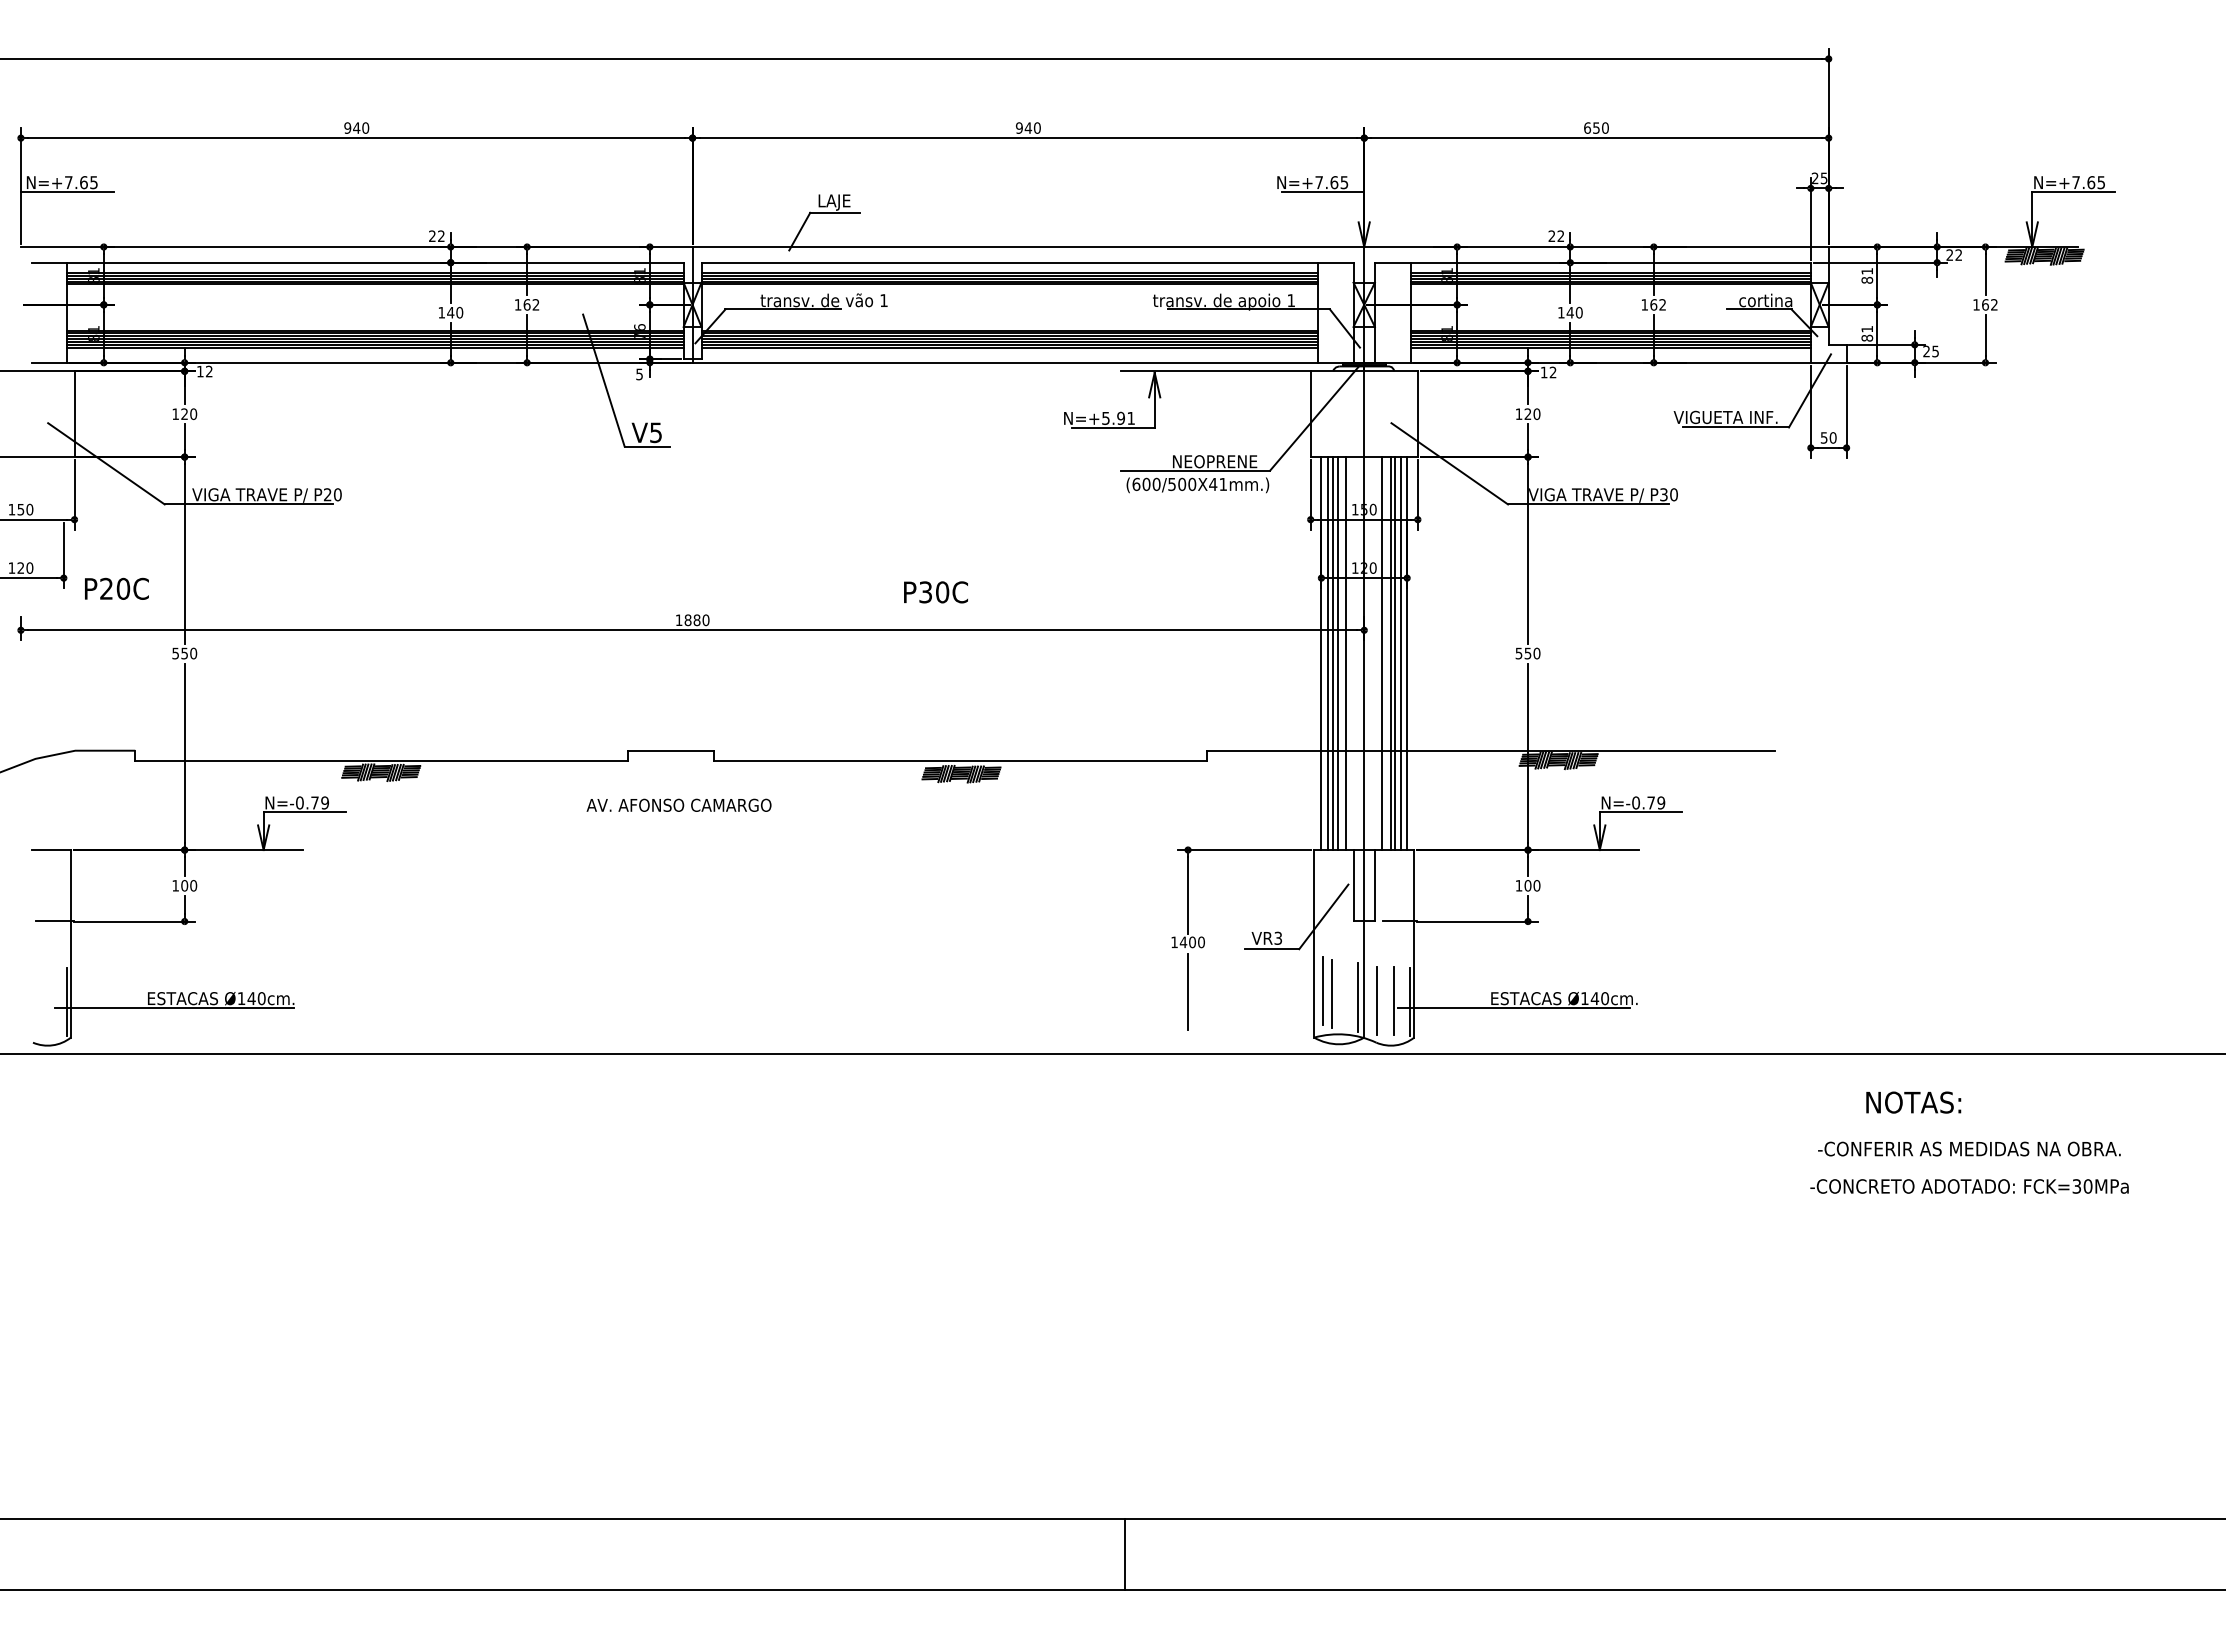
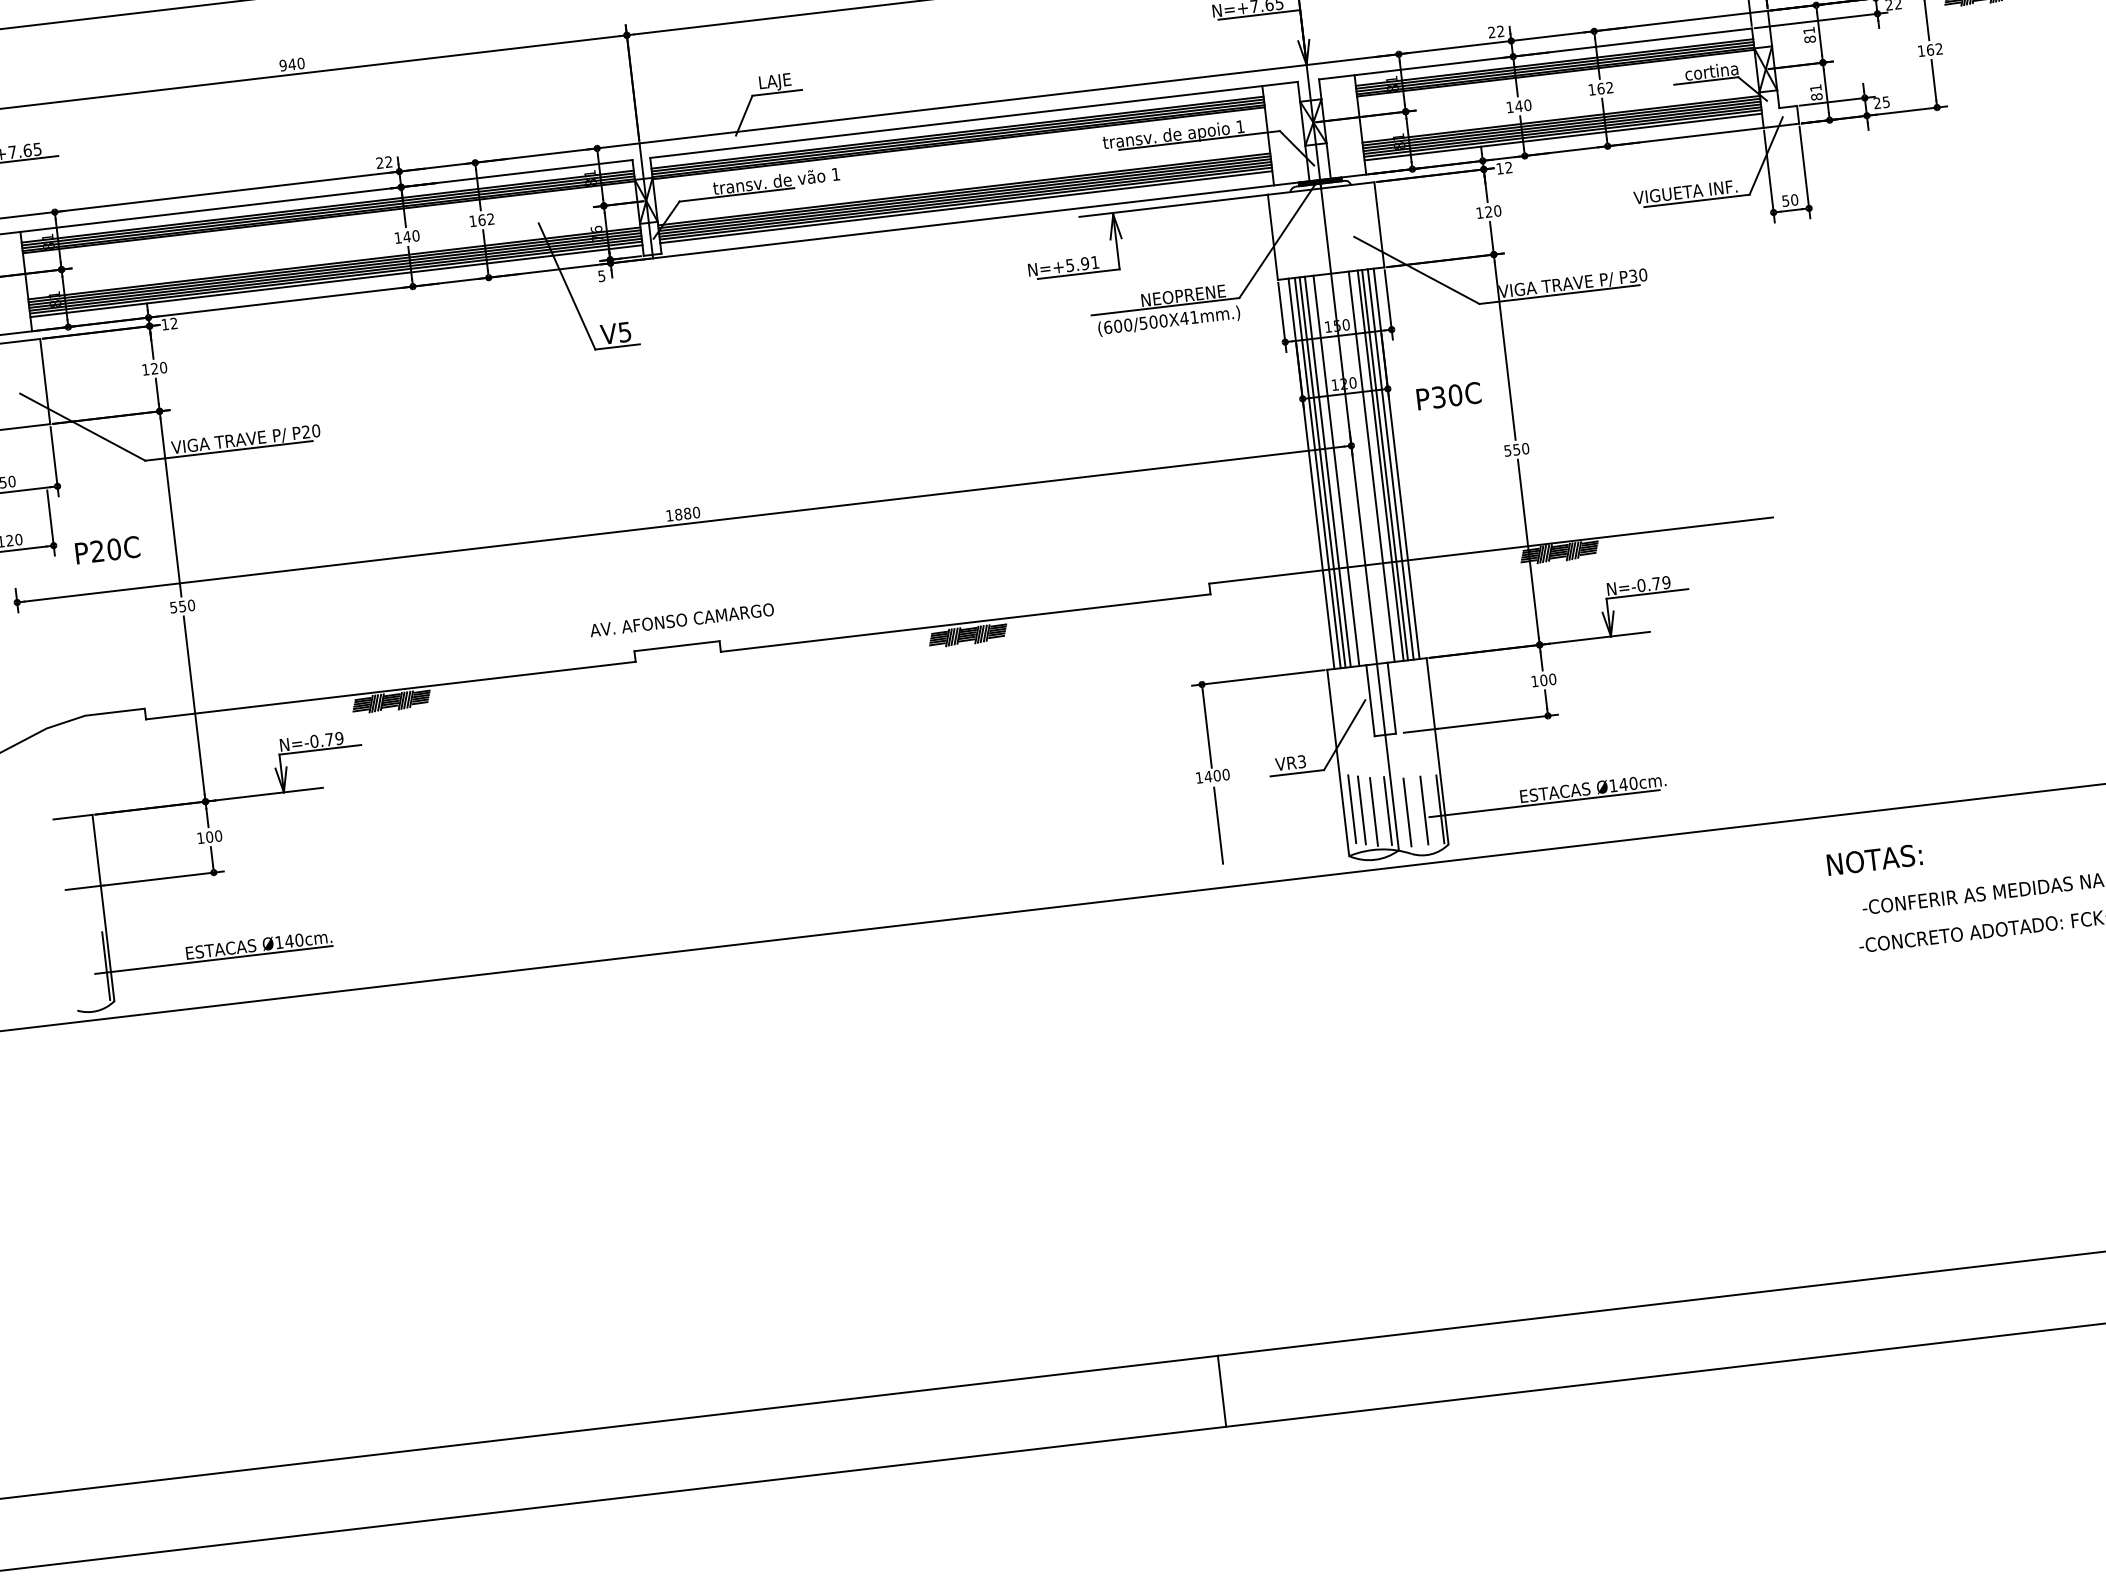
text: (935, 592) -> (1448, 396), moved
text: (678, 804) -> (681, 619), moved
line: (1343, 996) -> (1373, 811), added
text: (1913, 1102) -> (1874, 859), moved

